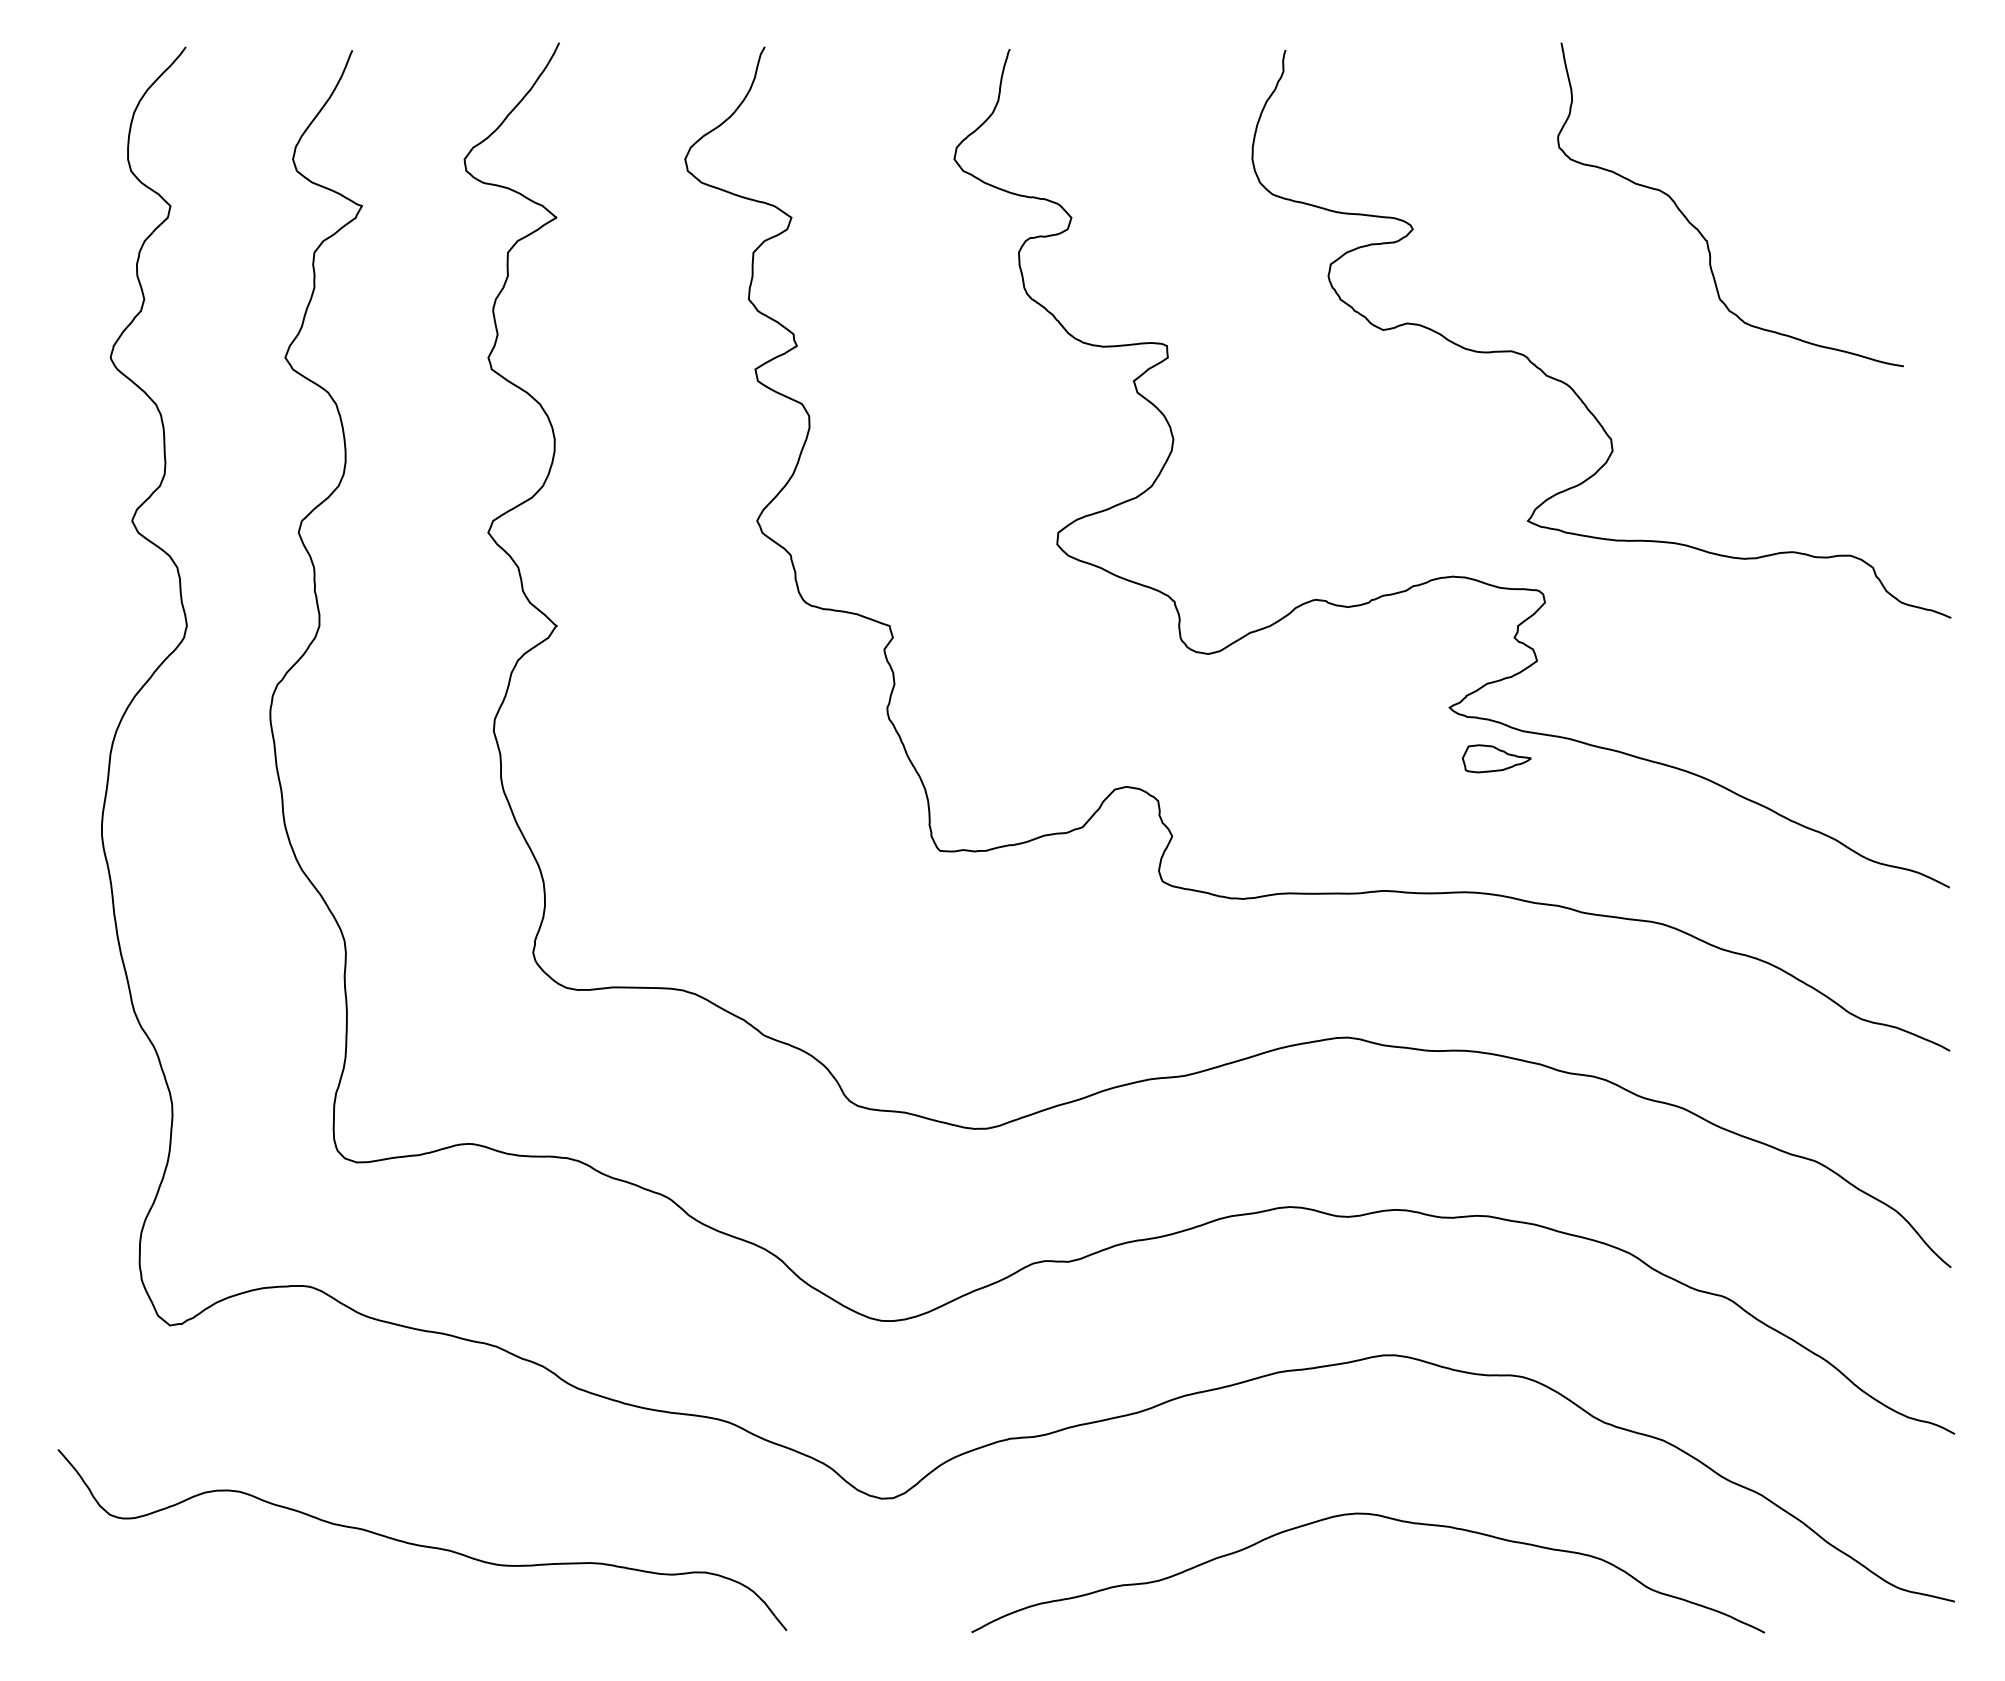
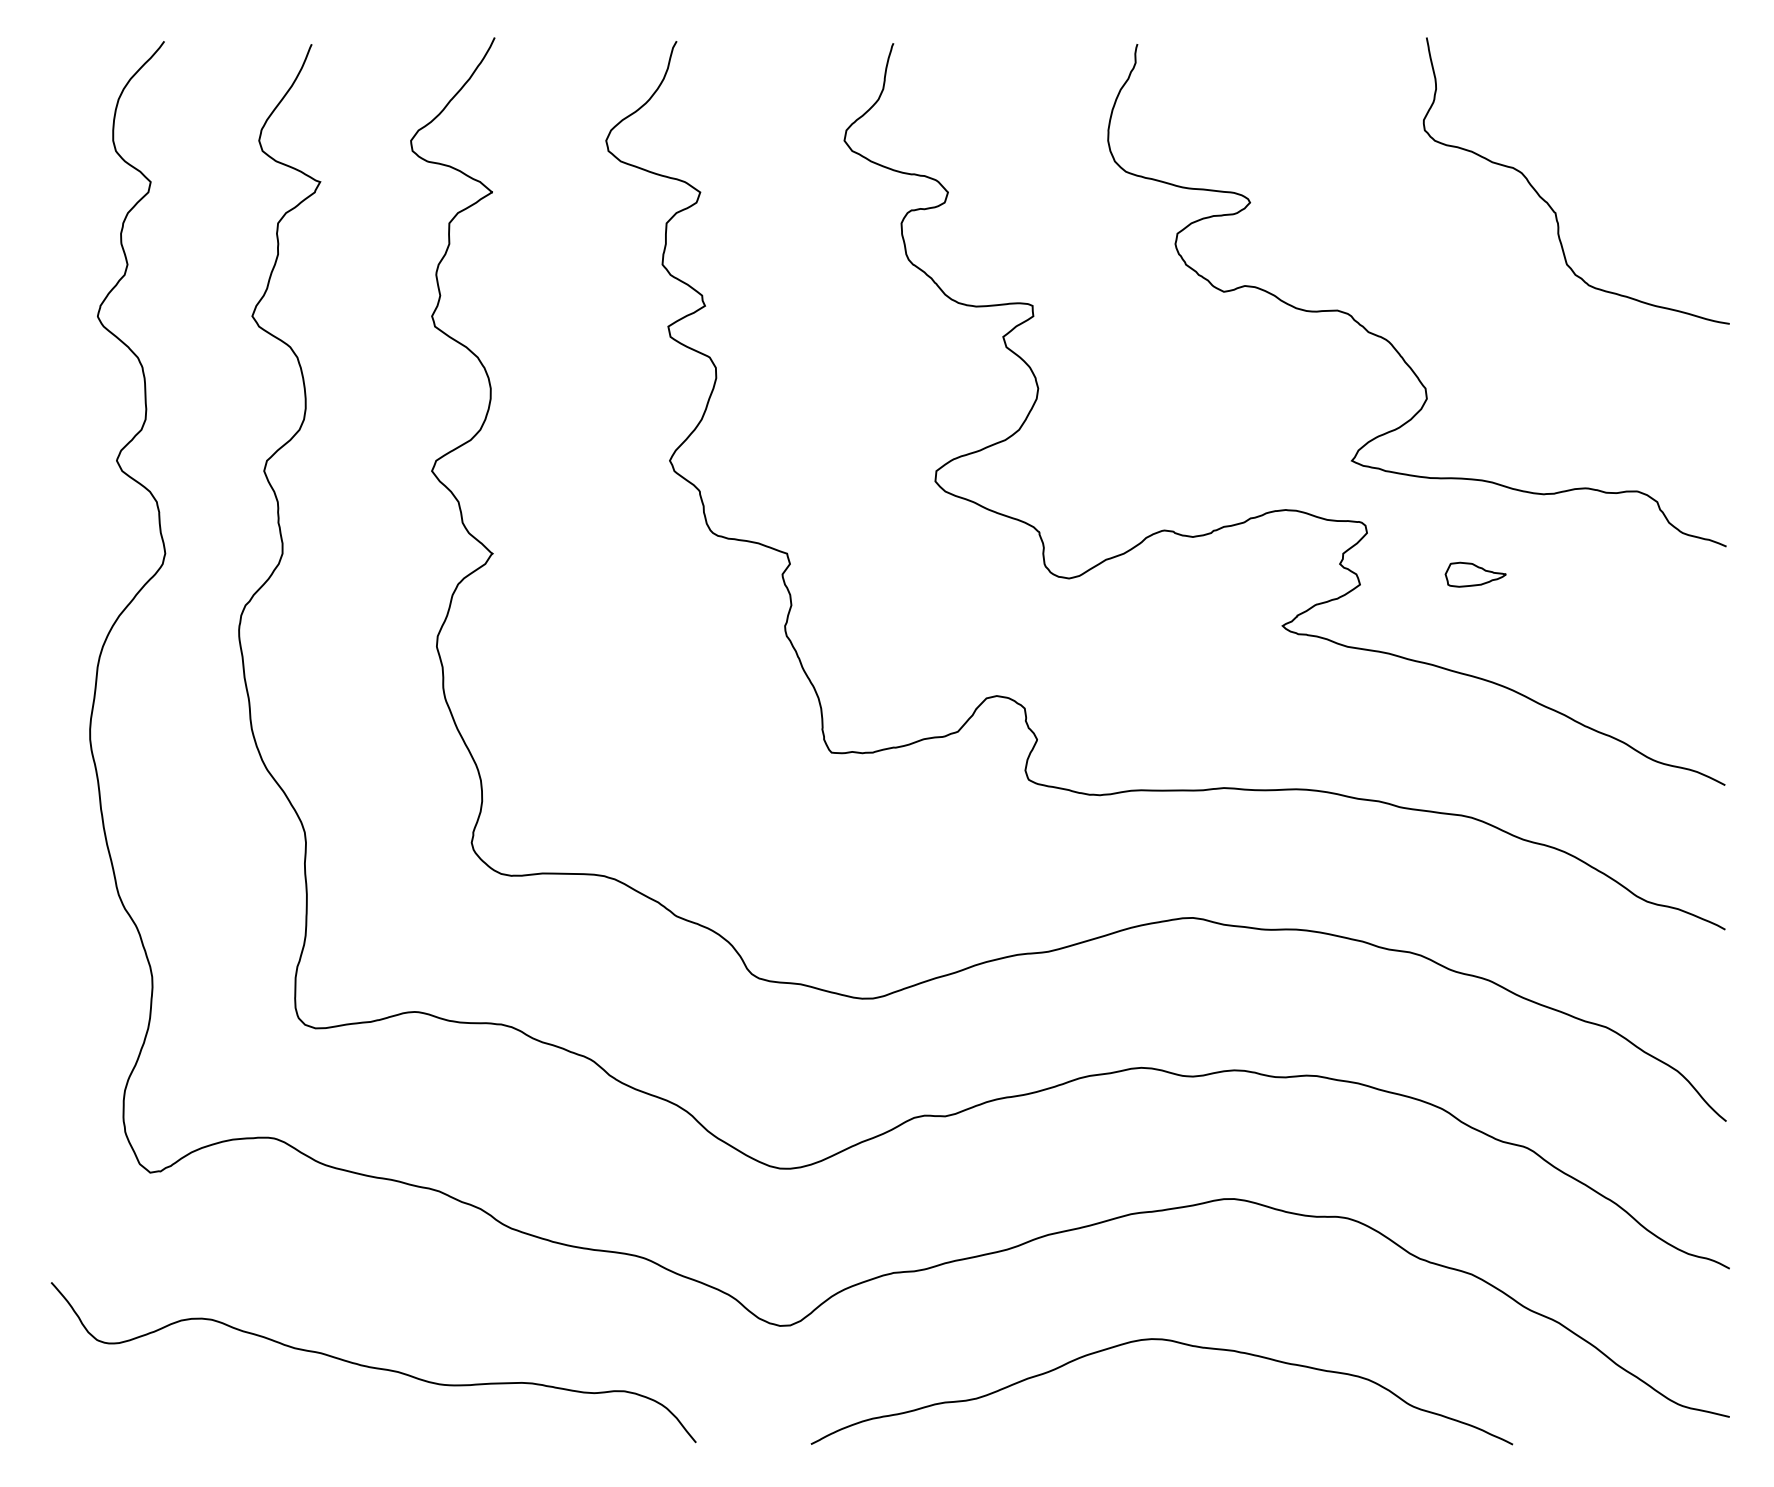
curve: (1700, 231) -> (1549, 204), moved
part: (1496, 758) -> (1475, 574), moved
curve: (1377, 1516) -> (1170, 1341), moved

